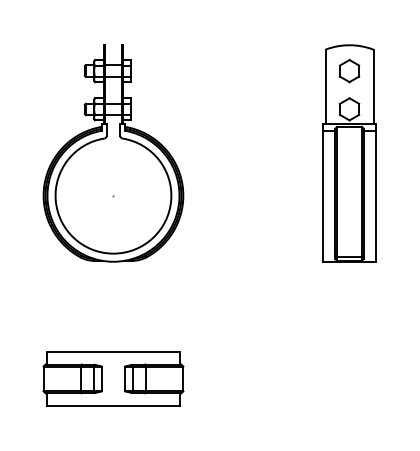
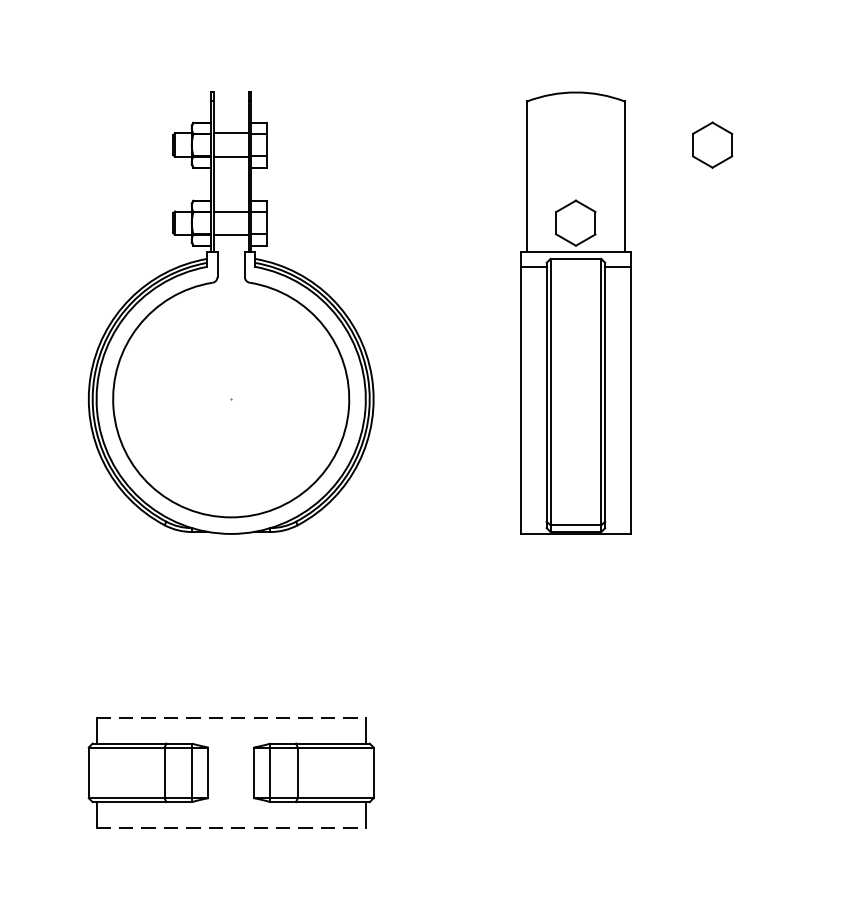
part: (349, 153) -> (575, 313), moved
line: (113, 352) -> (231, 718), solid -> dashed
line: (113, 405) -> (231, 827), solid -> dashed

